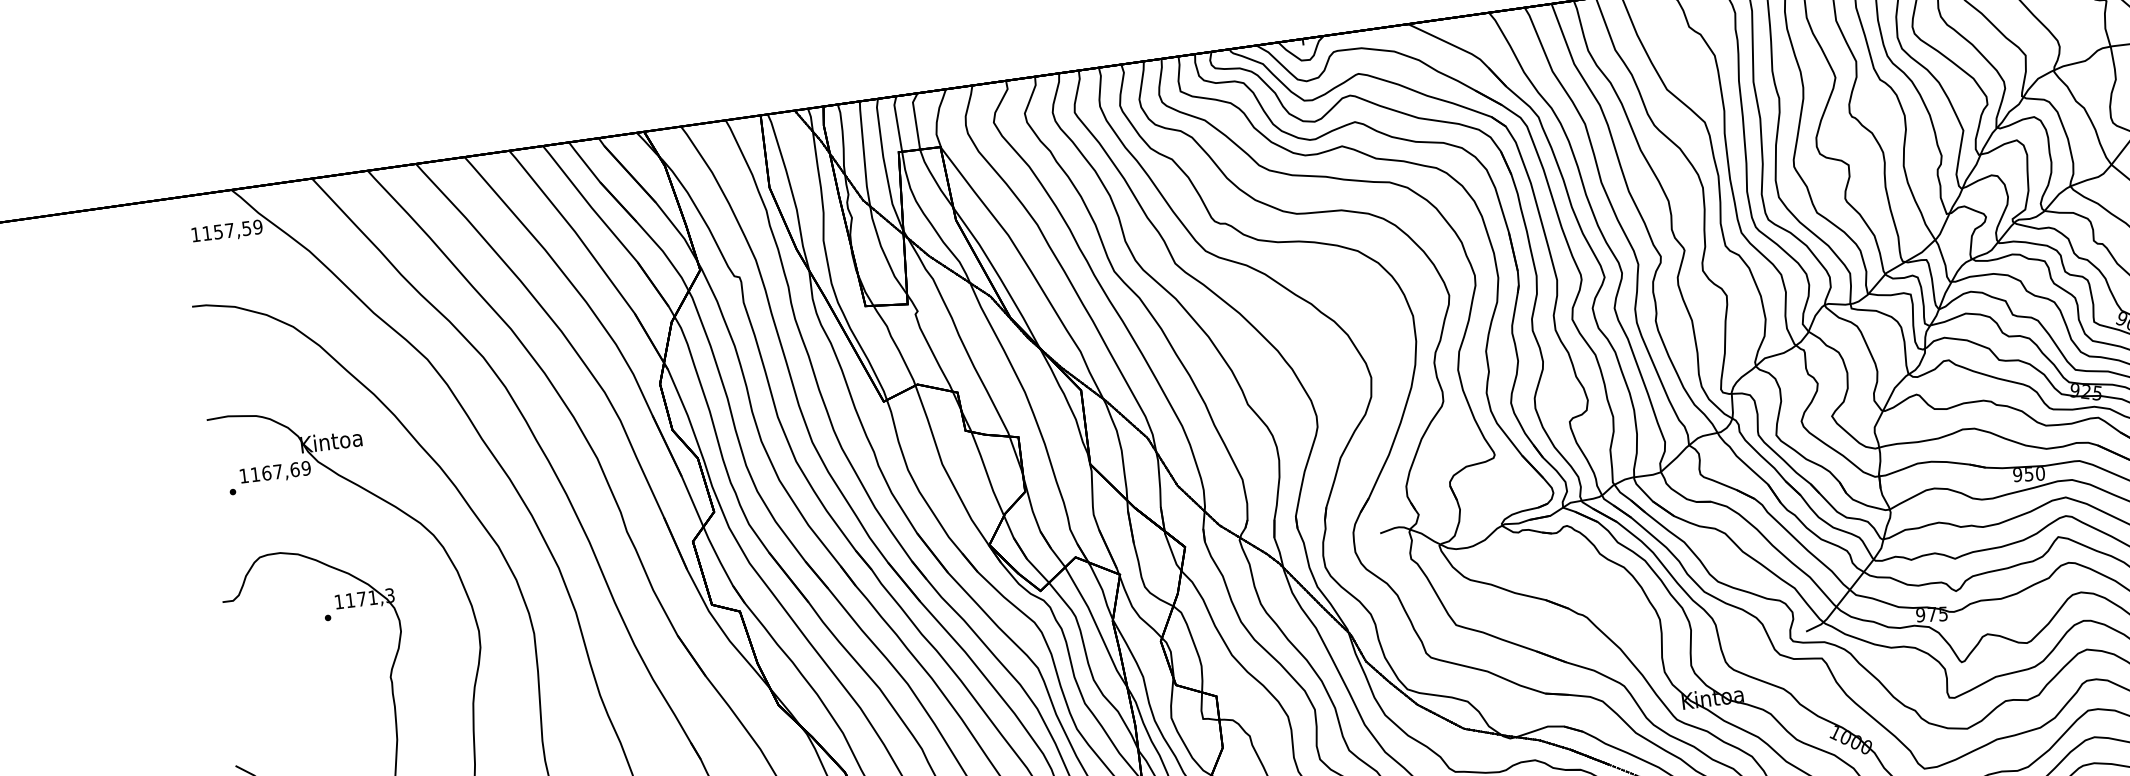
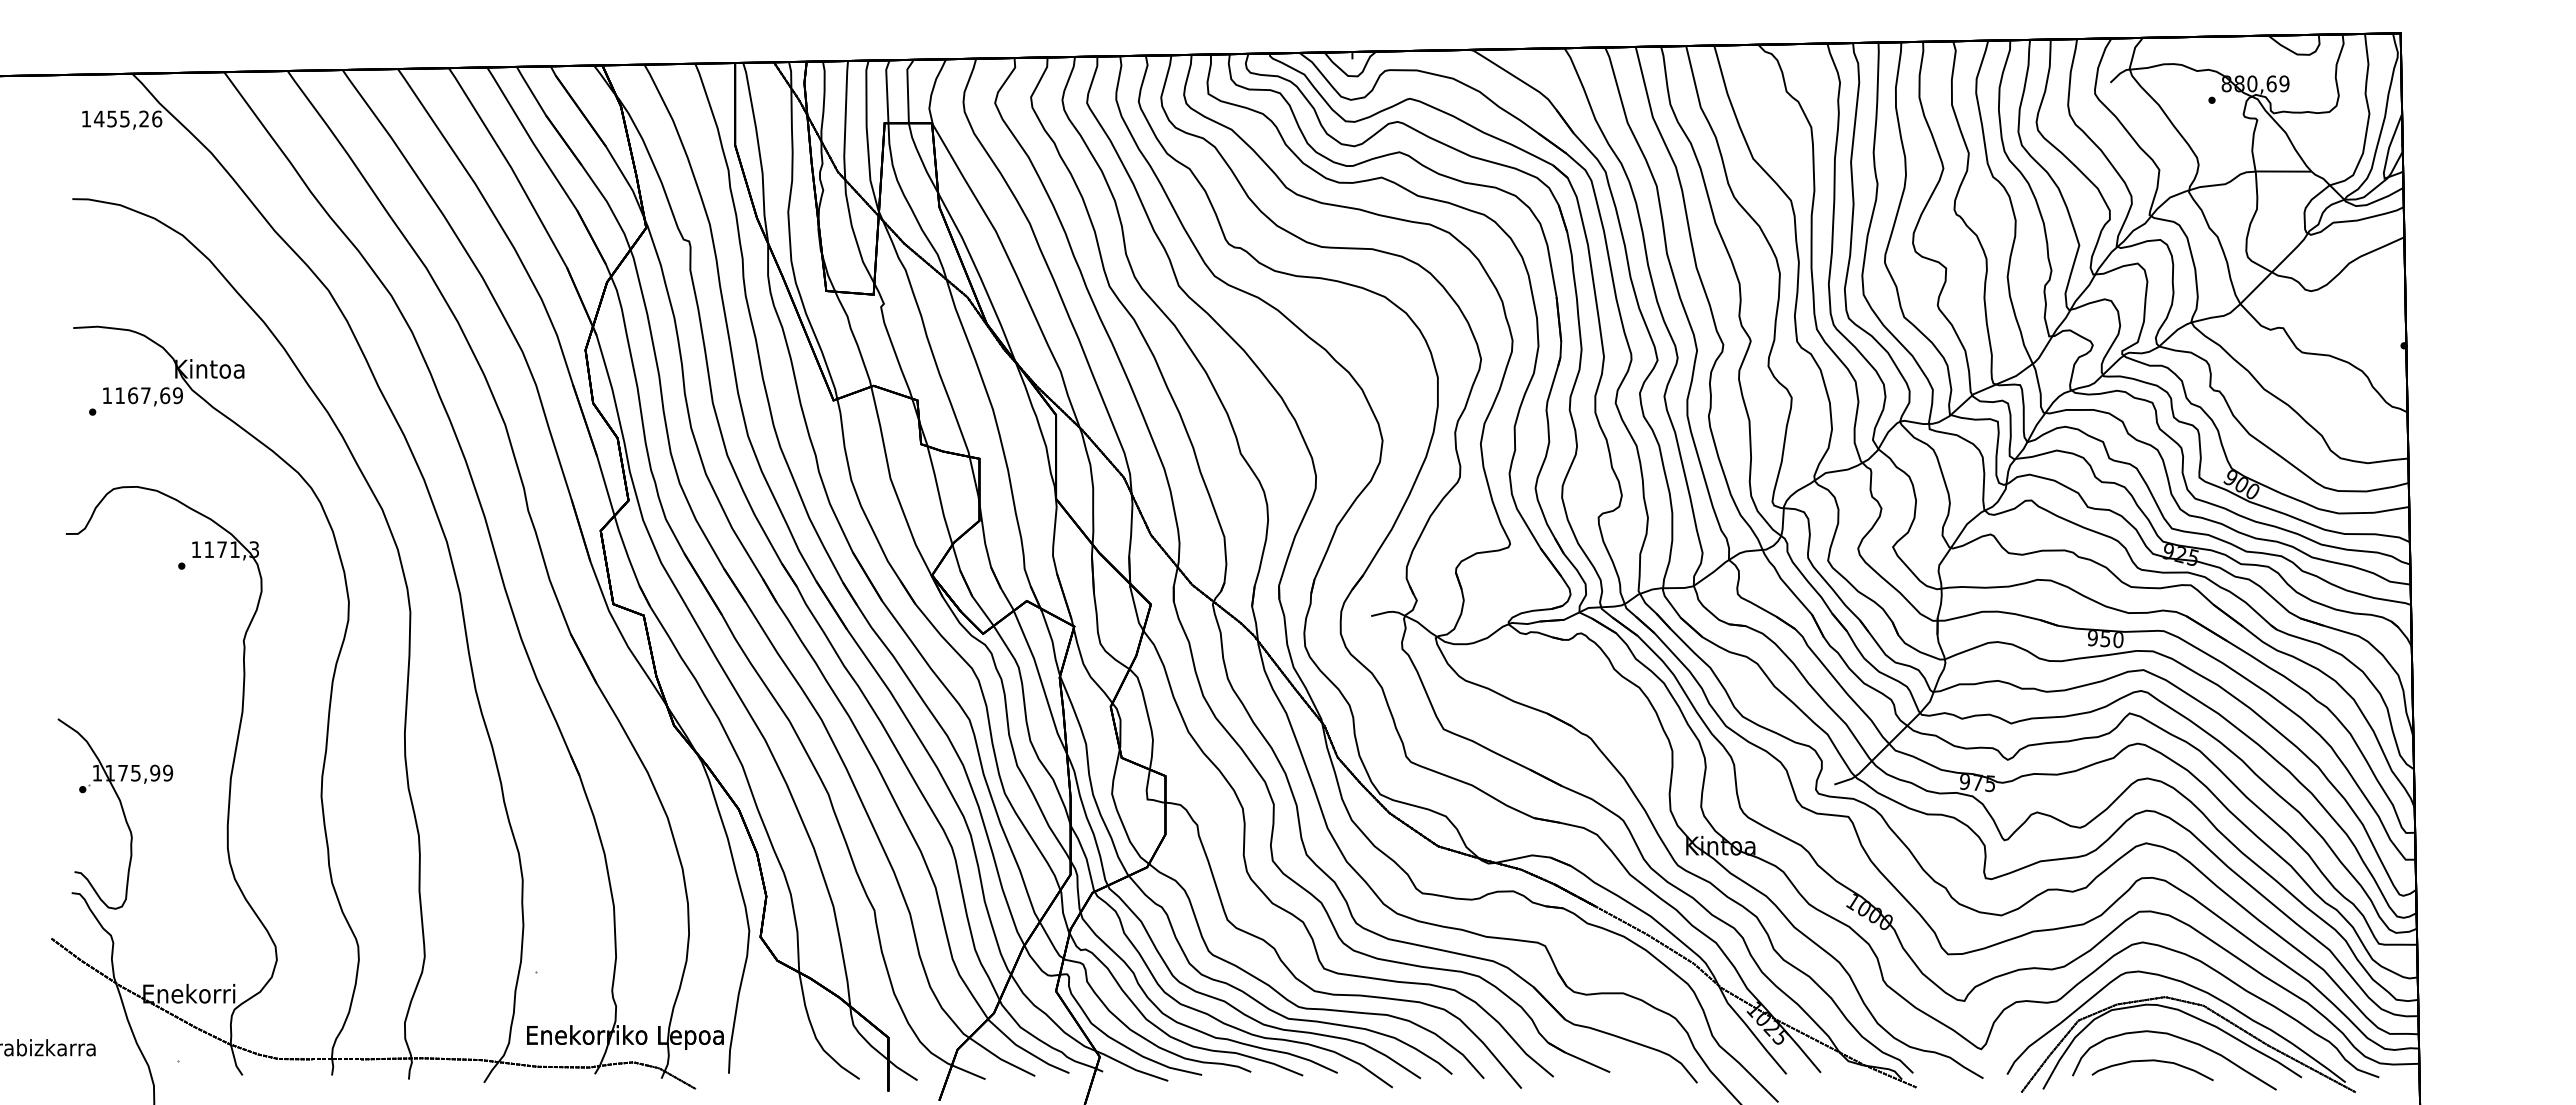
text: (231, 229) -> (127, 118), 1157,59 -> 1455,26

